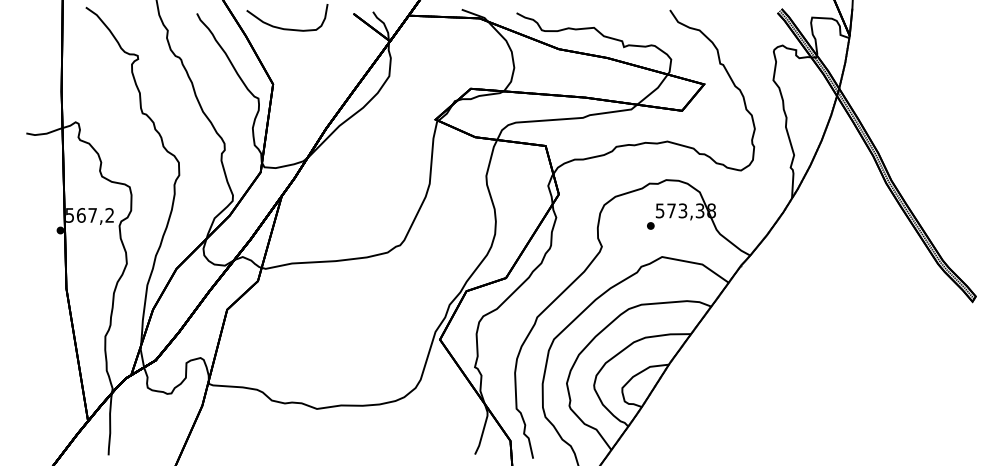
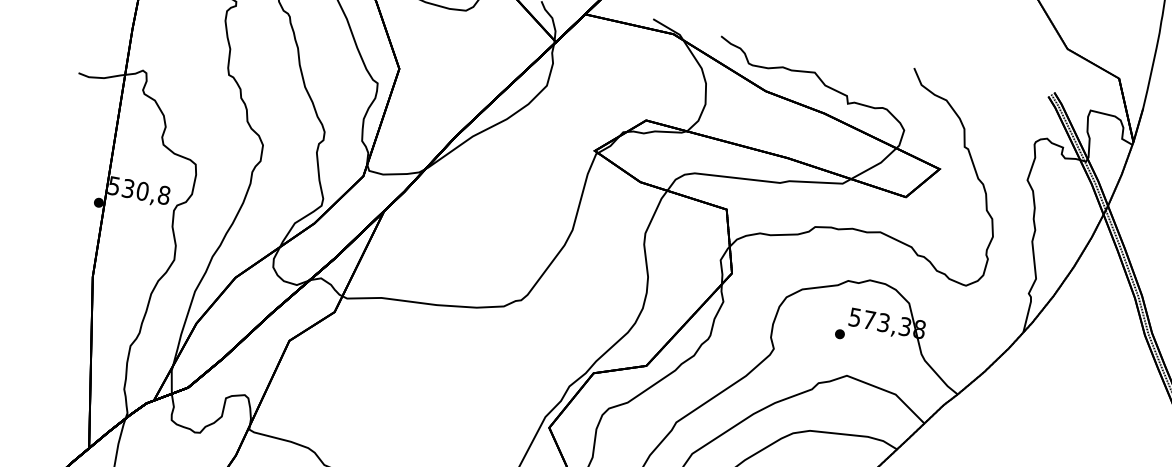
text: (95, 215) -> (146, 192), 567,2 -> 530,8

